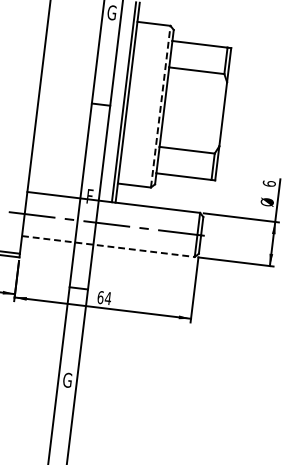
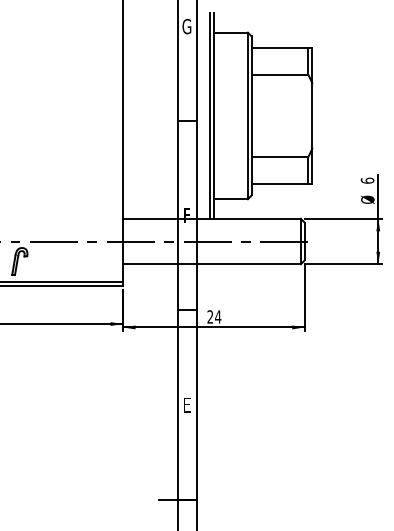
line: (160, 106) -> (247, 115), dashed -> solid
line: (107, 246) -> (211, 264), dashed -> solid
text: (100, 297) -> (210, 316), 64 -> 24
text: (67, 379) -> (186, 404), G -> E

